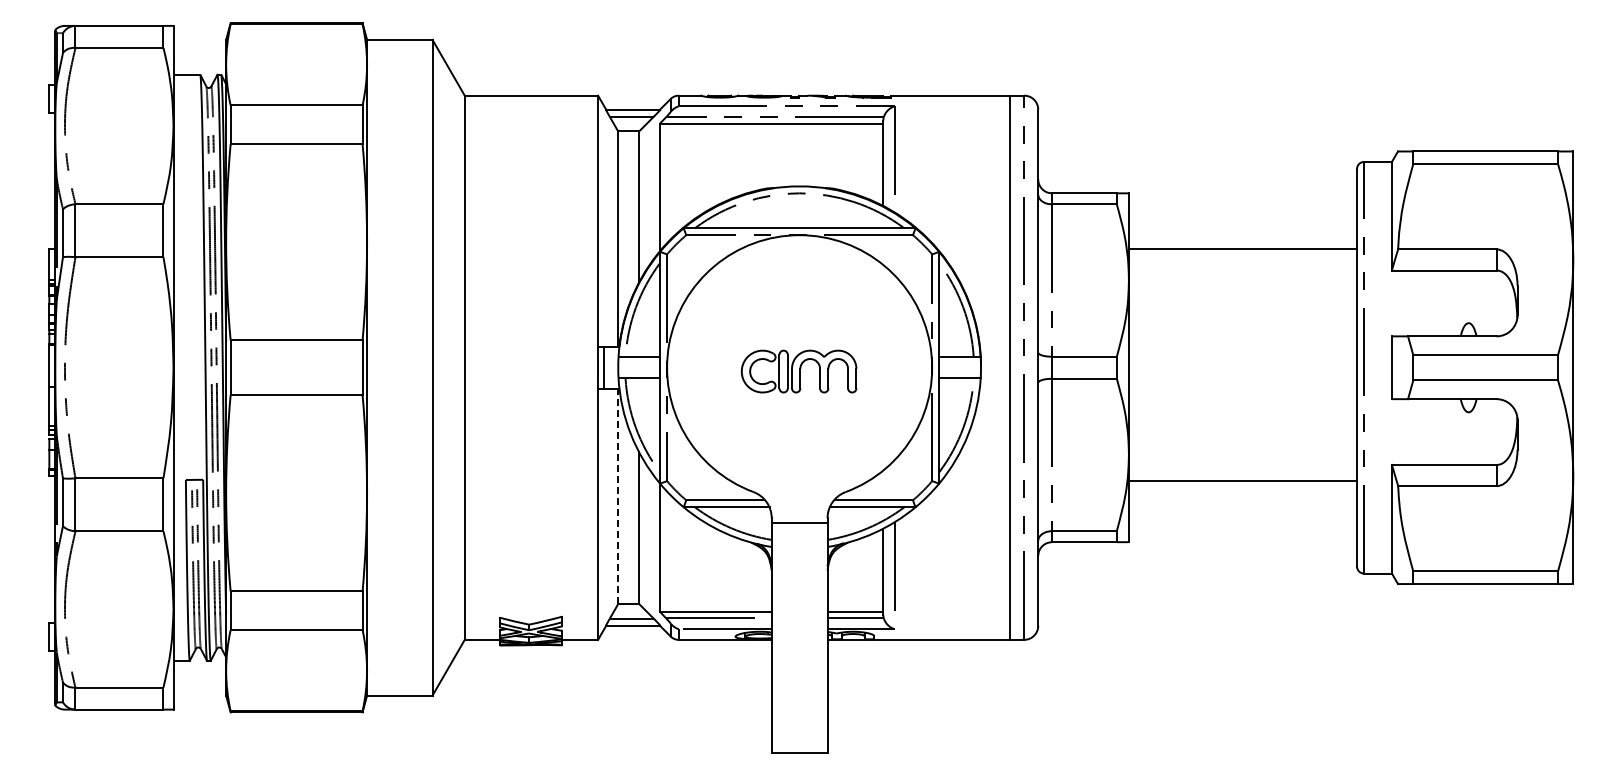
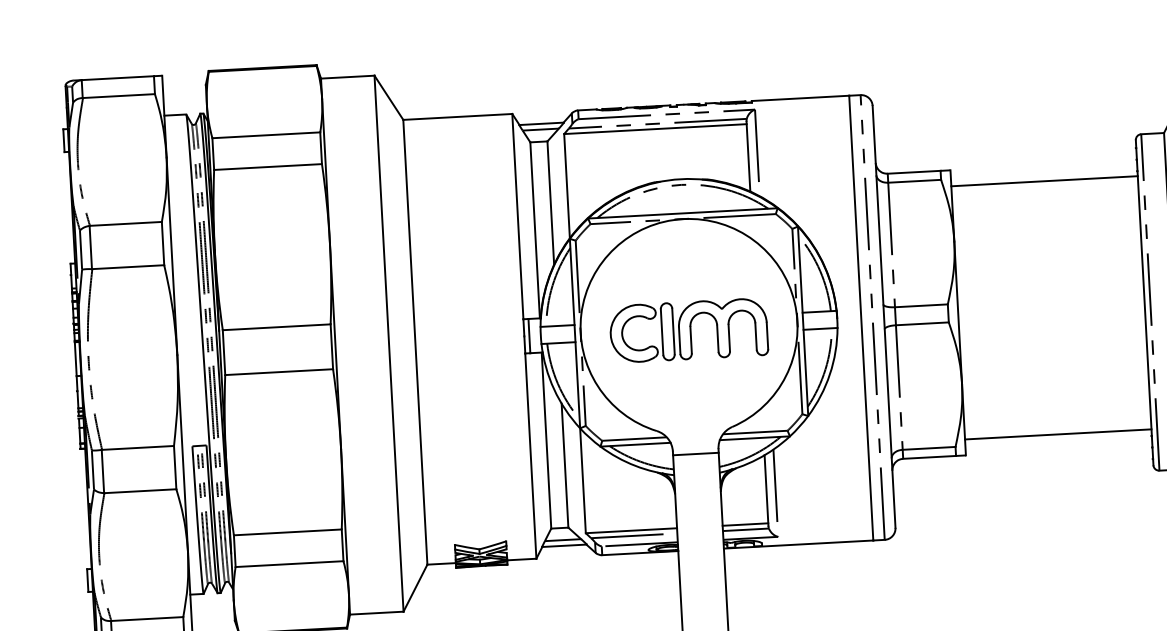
line: (1242, 248) -> (1044, 180), moved
part: (798, 371) -> (688, 330), size x1.67
line: (1242, 480) -> (1057, 434), moved
line: (618, 496) -> (546, 440), dashed -> solid

